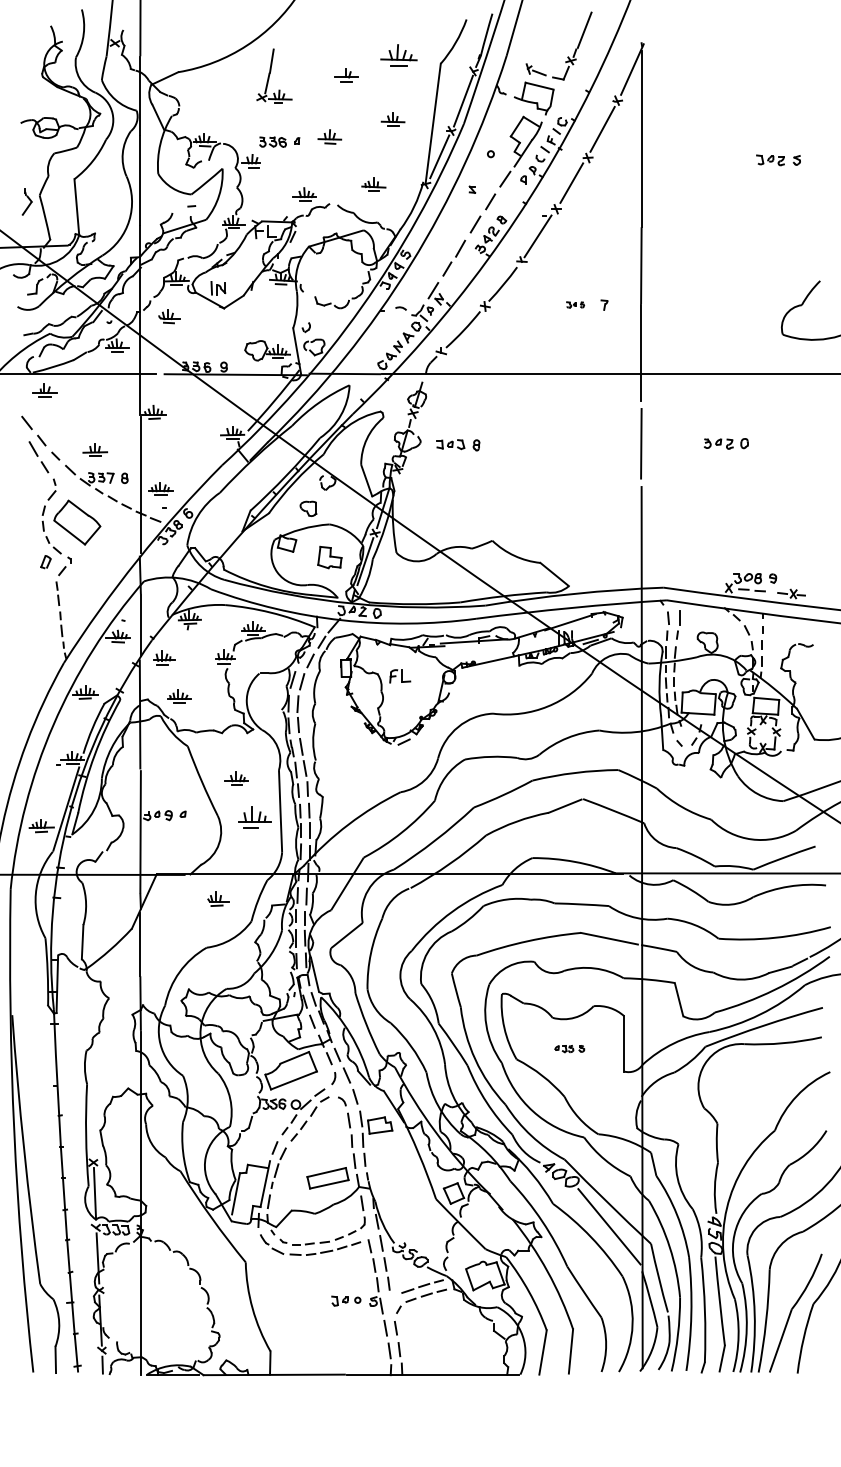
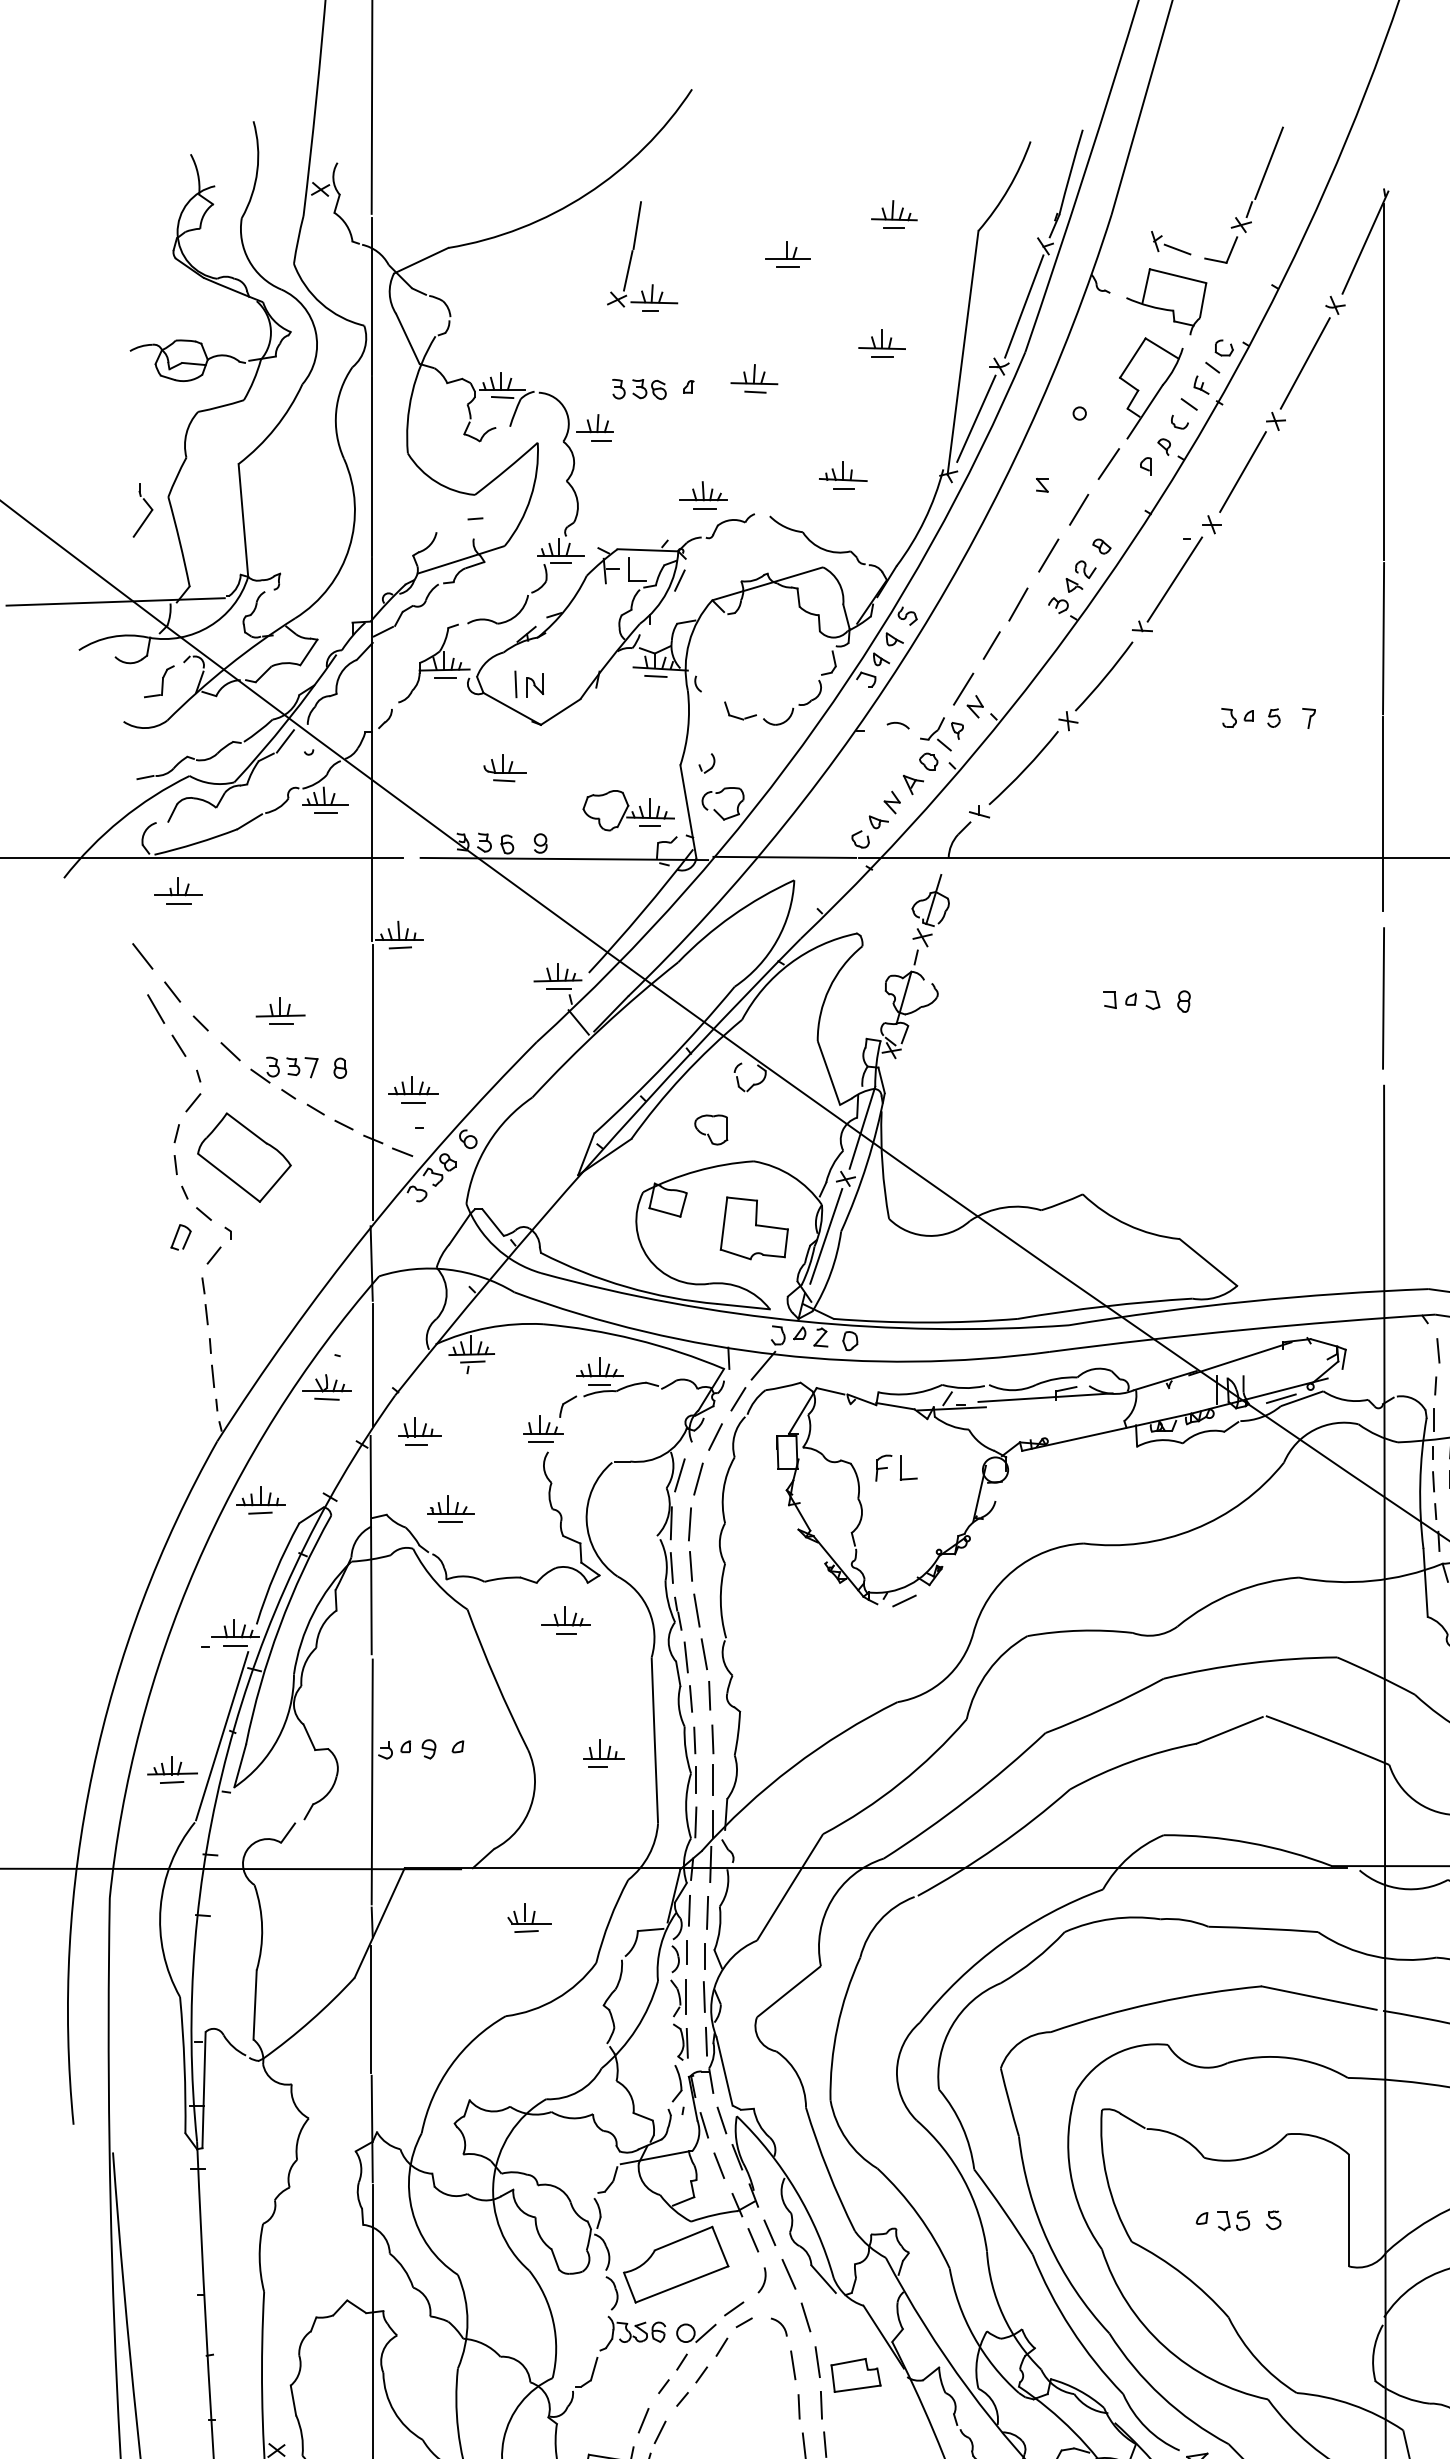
part: (399, 55) -> (895, 214), size x0.62
part: (575, 304) -> (1250, 717), size x1.67
part: (169, 316) -> (505, 767), moved
part: (458, 445) -> (1147, 1001), moved
part: (329, 557) -> (753, 1228), size x1.43
part: (236, 778) -> (565, 1619), moved
part: (254, 817) -> (602, 1753), size x0.62
part: (569, 1048) -> (1238, 2219), size x1.43

